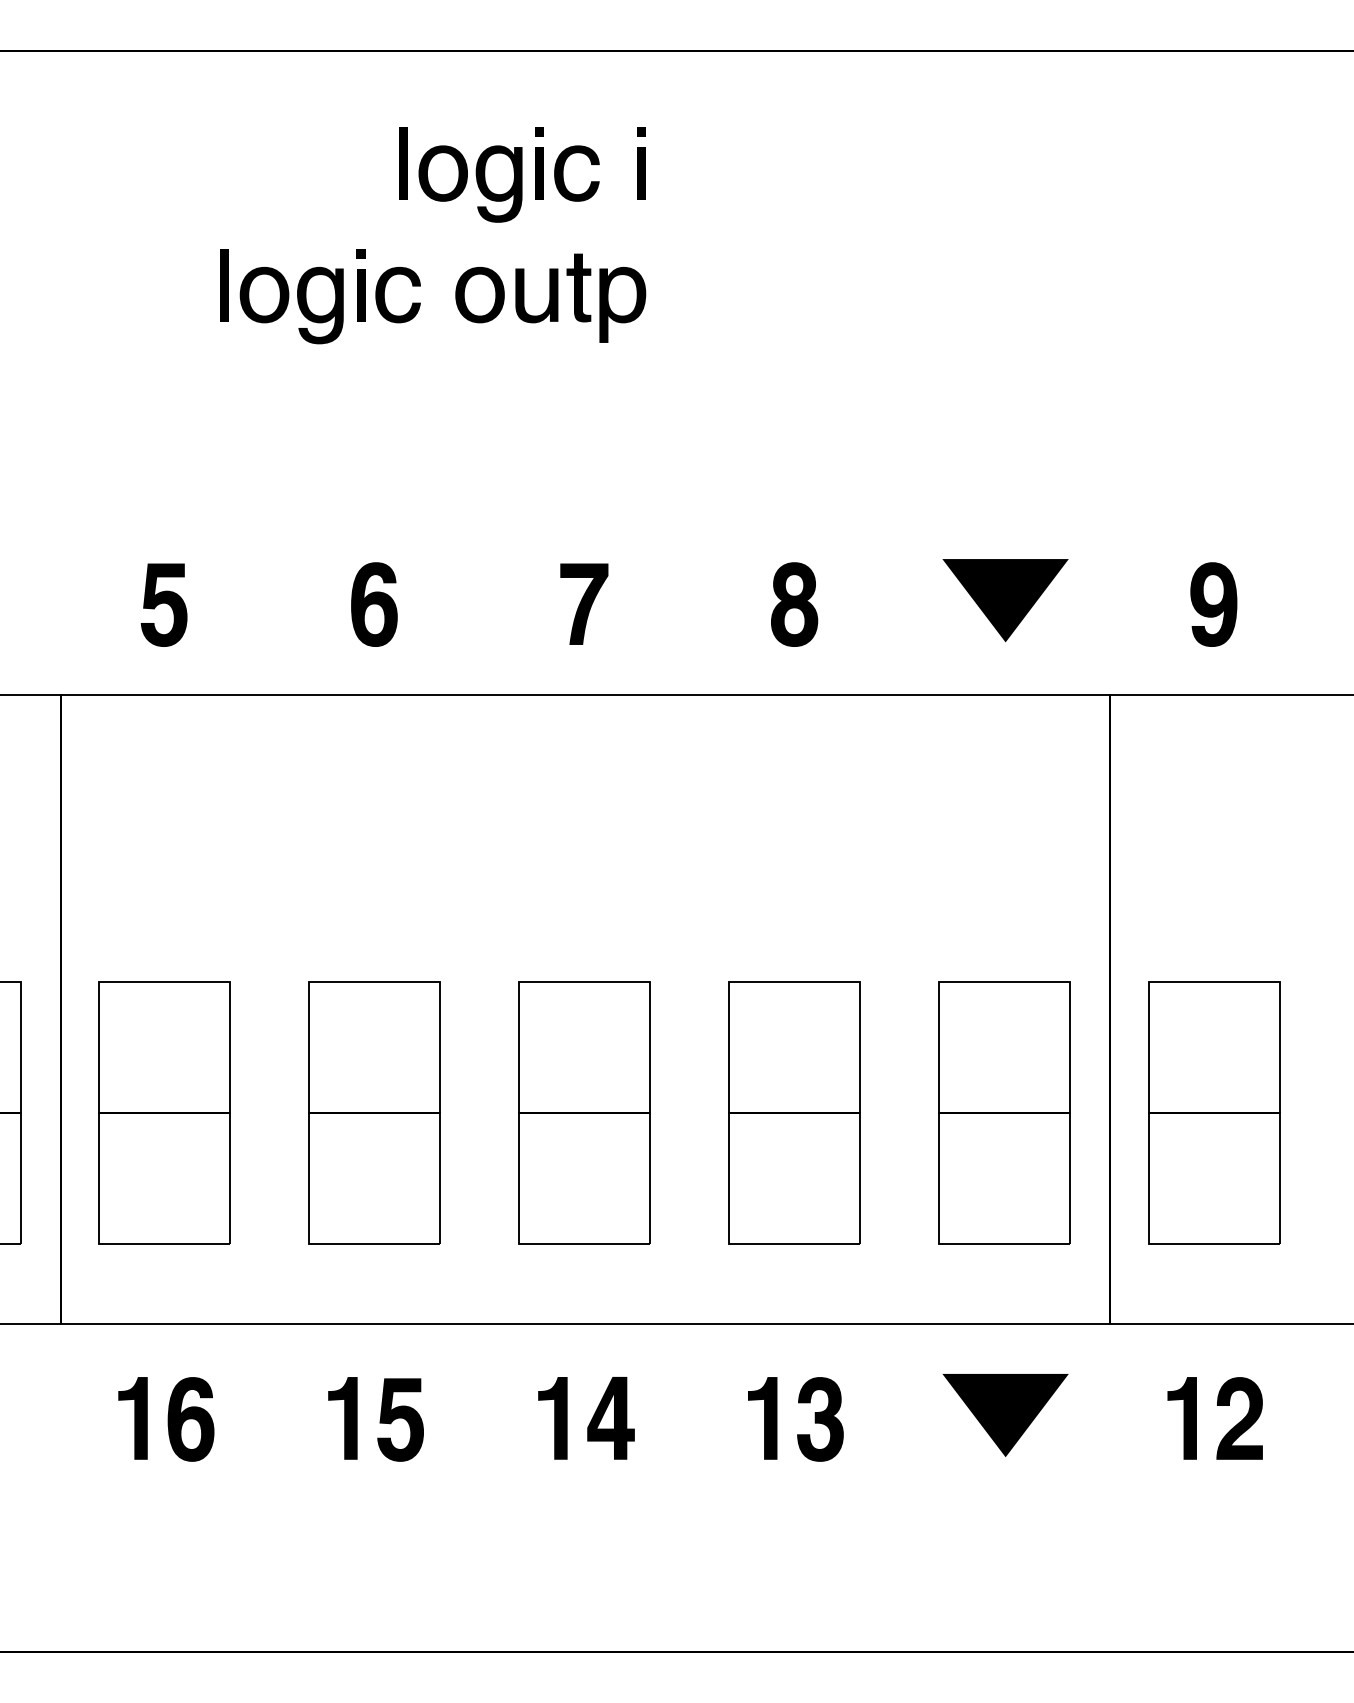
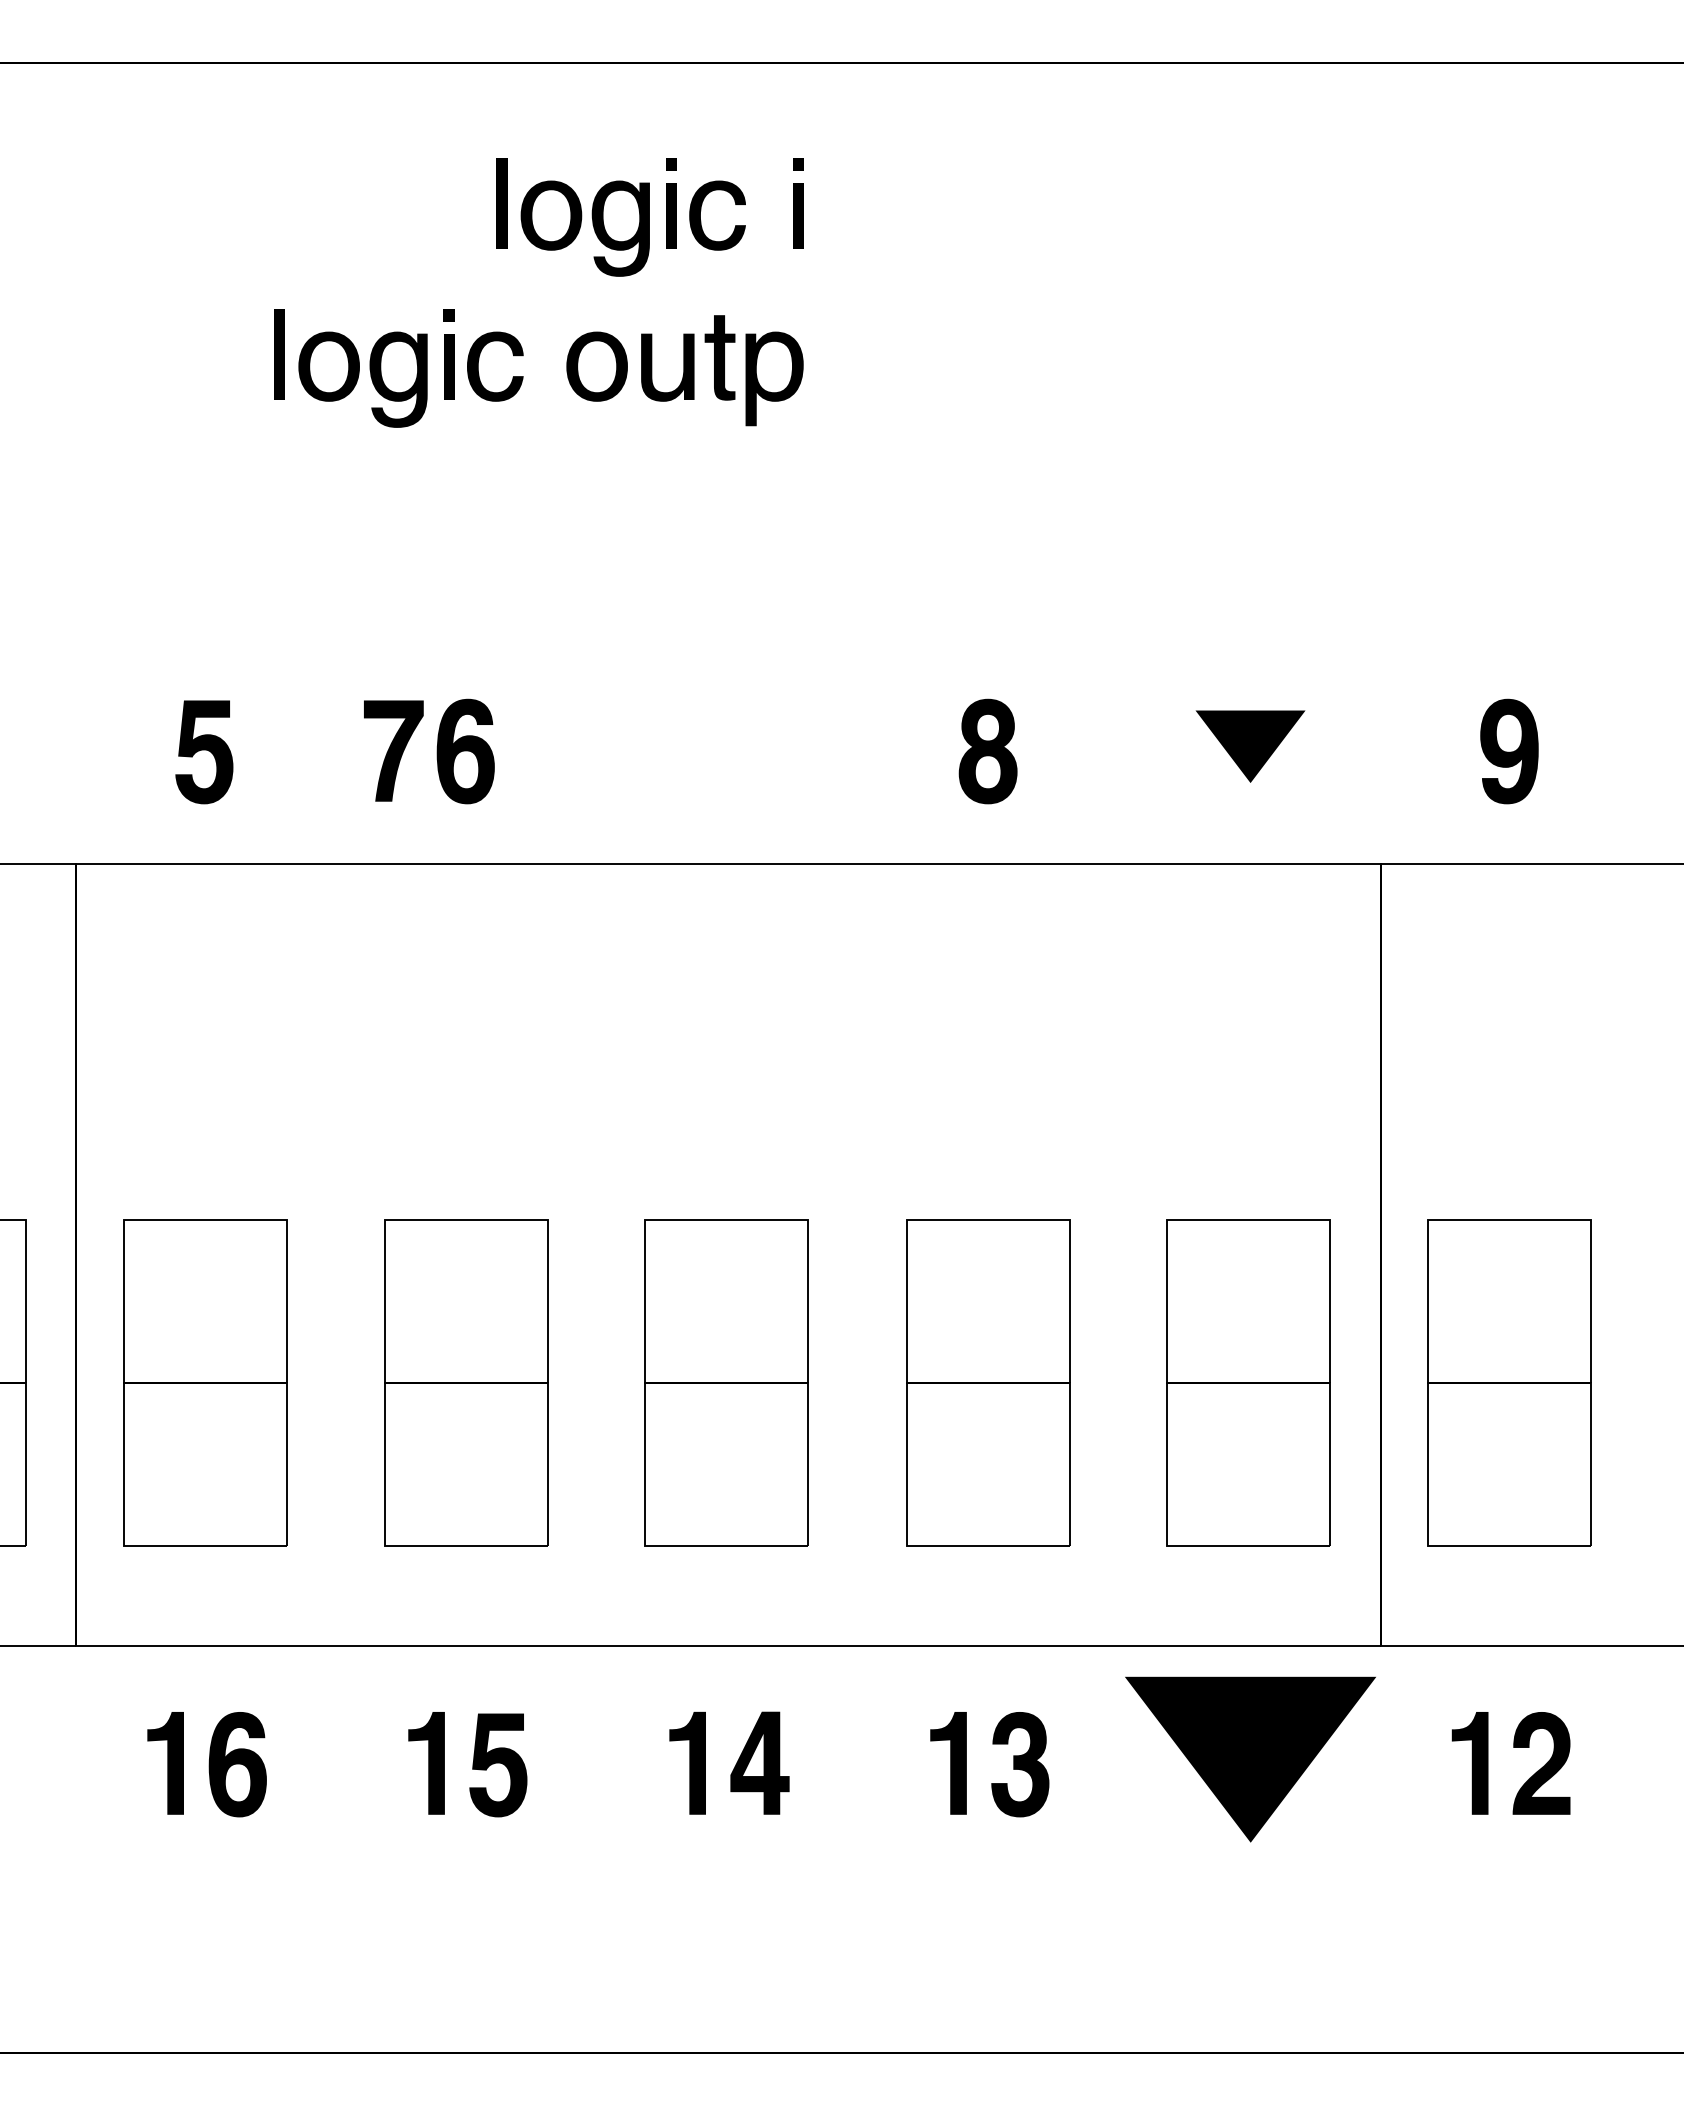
part: (1005, 600) -> (1250, 746), size x0.7
part: (584, 603) -> (393, 750), moved
part: (1005, 1415) -> (1250, 1759), size x1.6

